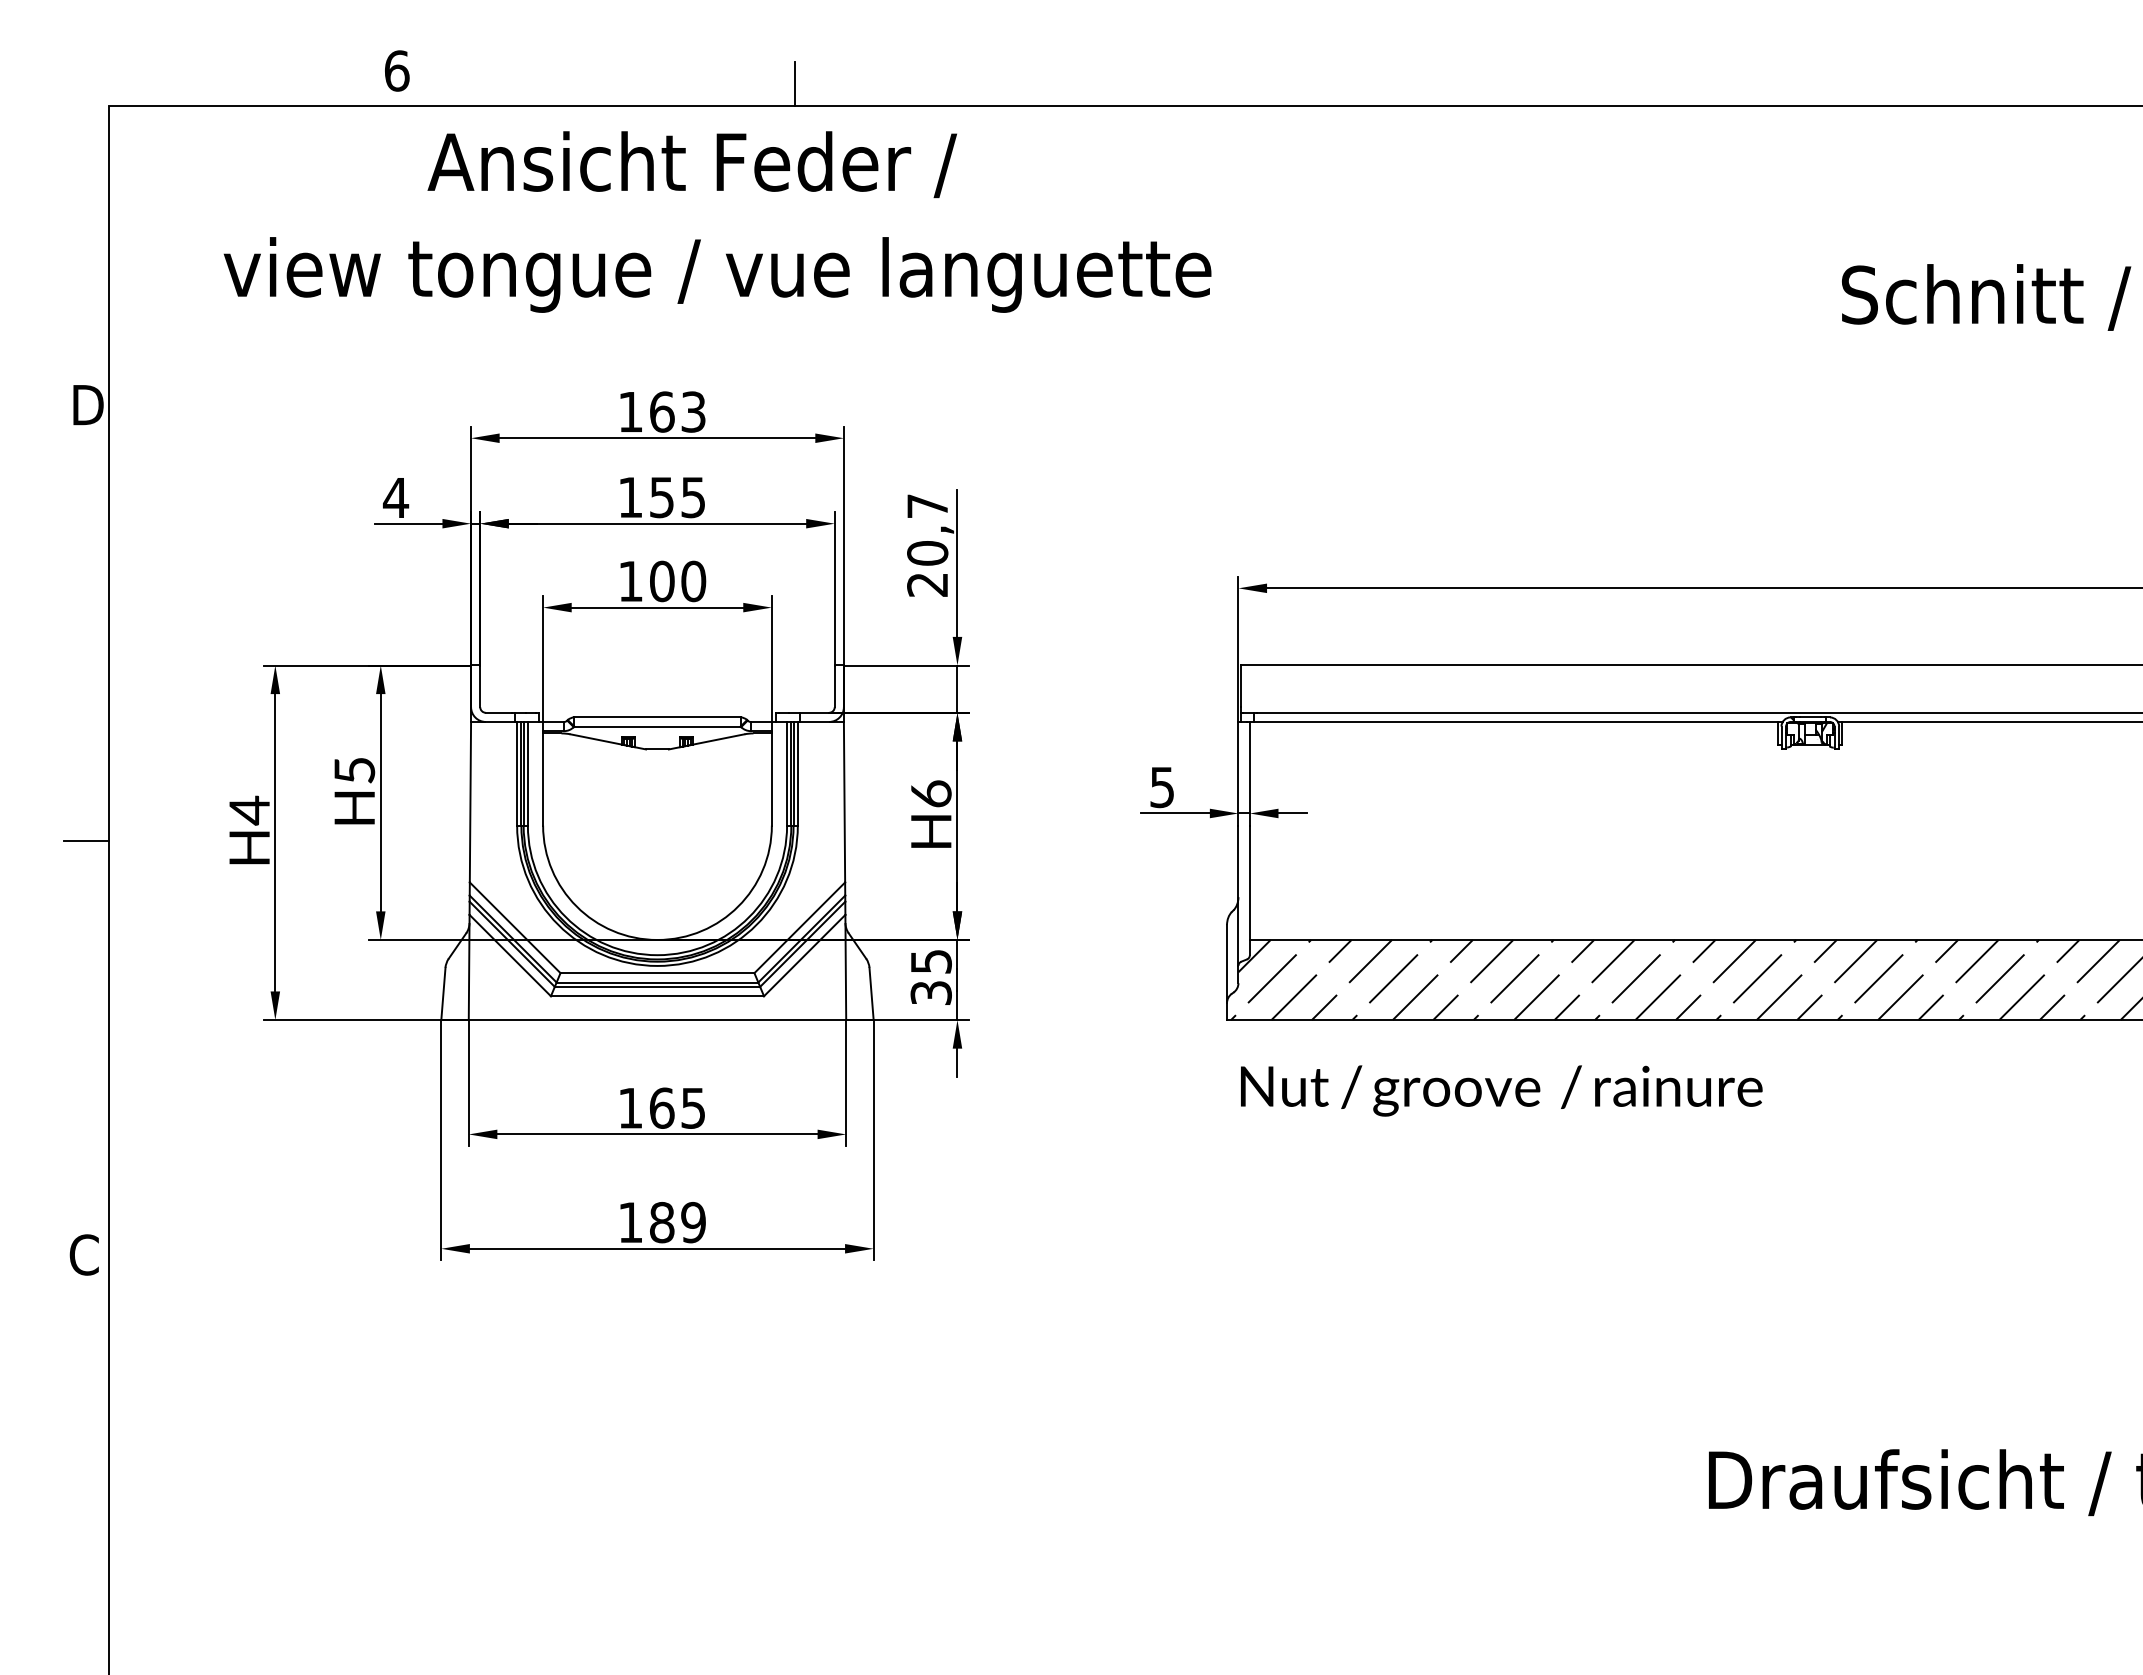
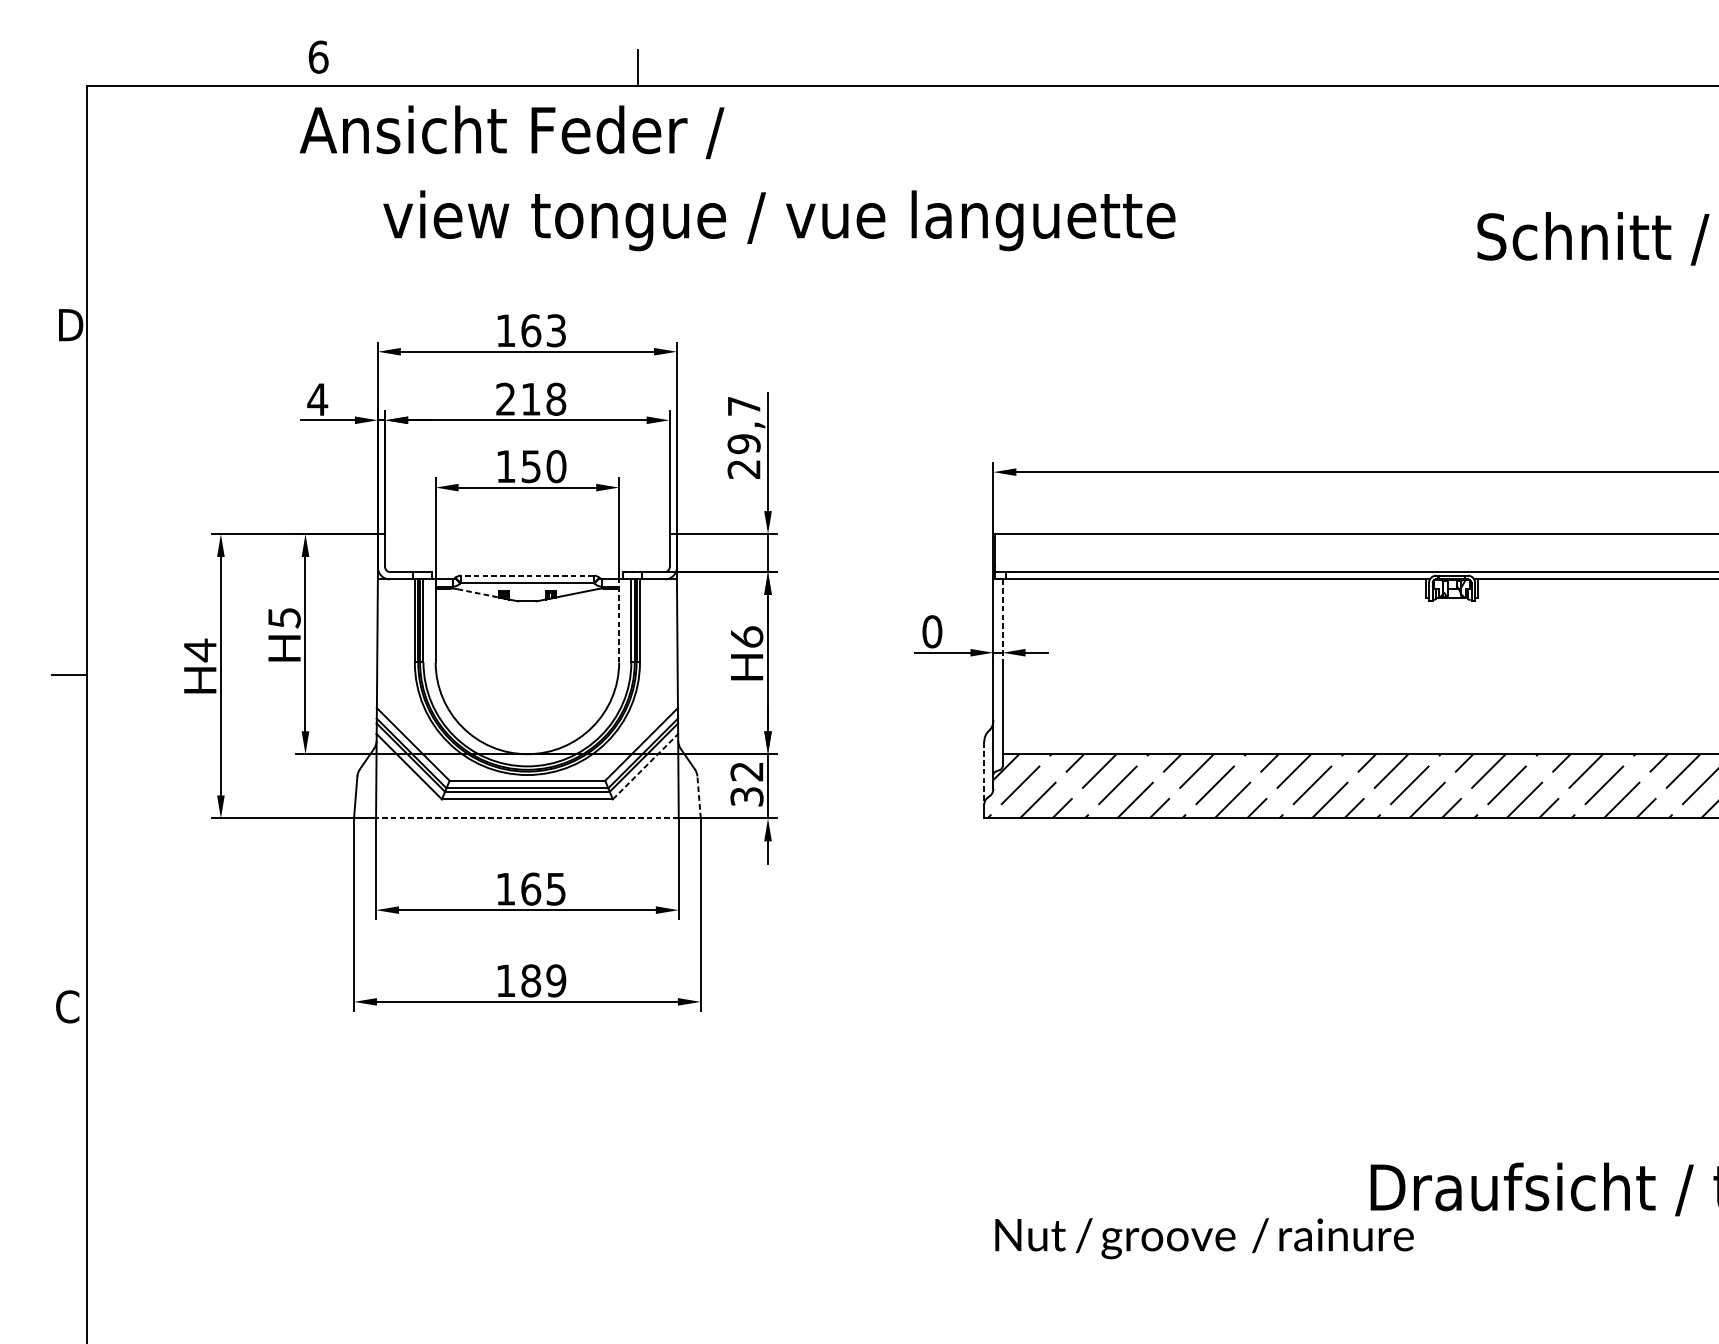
text: (691, 164) -> (511, 132), moved
text: (717, 274) -> (779, 220), moved
text: (661, 497) -> (530, 399), 155 -> 218
text: (927, 553) -> (743, 444), 20,7 -> 29,7
text: (662, 581) -> (531, 466), 100 -> 150
line: (656, 717) -> (526, 575), solid -> dashed
line: (596, 739) -> (478, 593), solid -> dashed
line: (771, 773) -> (618, 620), solid -> dashed
line: (1249, 773) -> (1002, 620), solid -> dashed
text: (1162, 787) -> (932, 631), 5 -> 0
line: (804, 955) -> (645, 766), solid -> dashed
text: (930, 961) -> (746, 771), 35 -> 32
line: (1227, 964) -> (984, 773), solid -> dashed
line: (871, 993) -> (699, 797), solid -> dashed
line: (657, 1020) -> (527, 818), solid -> dashed
text: (1501, 1090) -> (1204, 1238), moved

